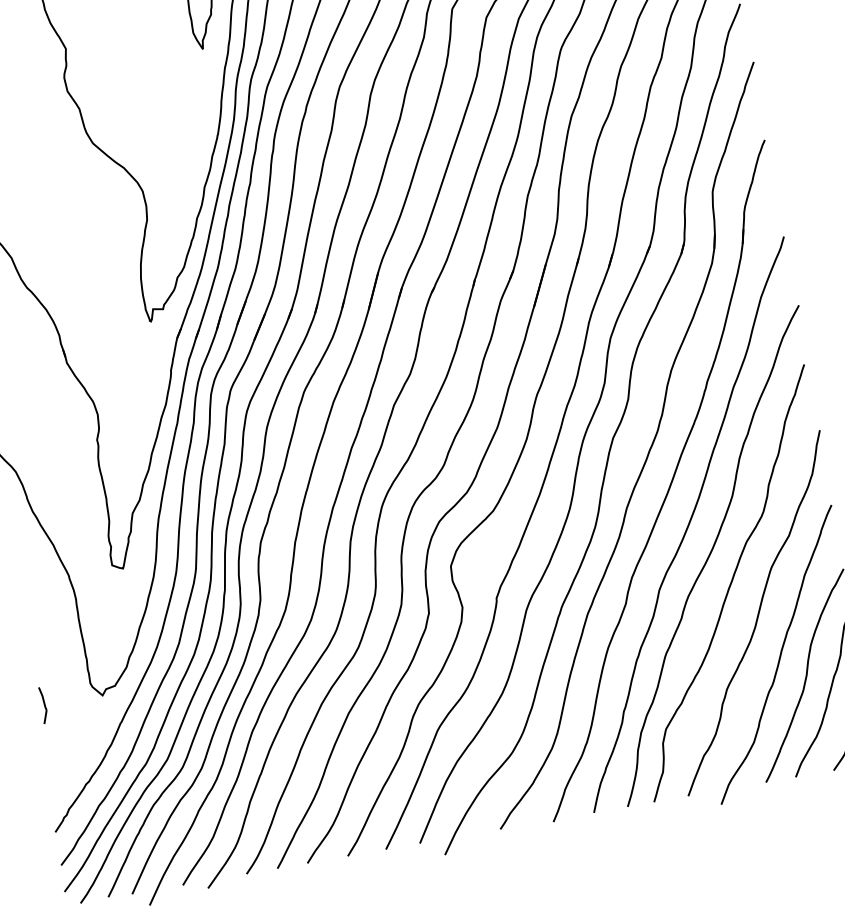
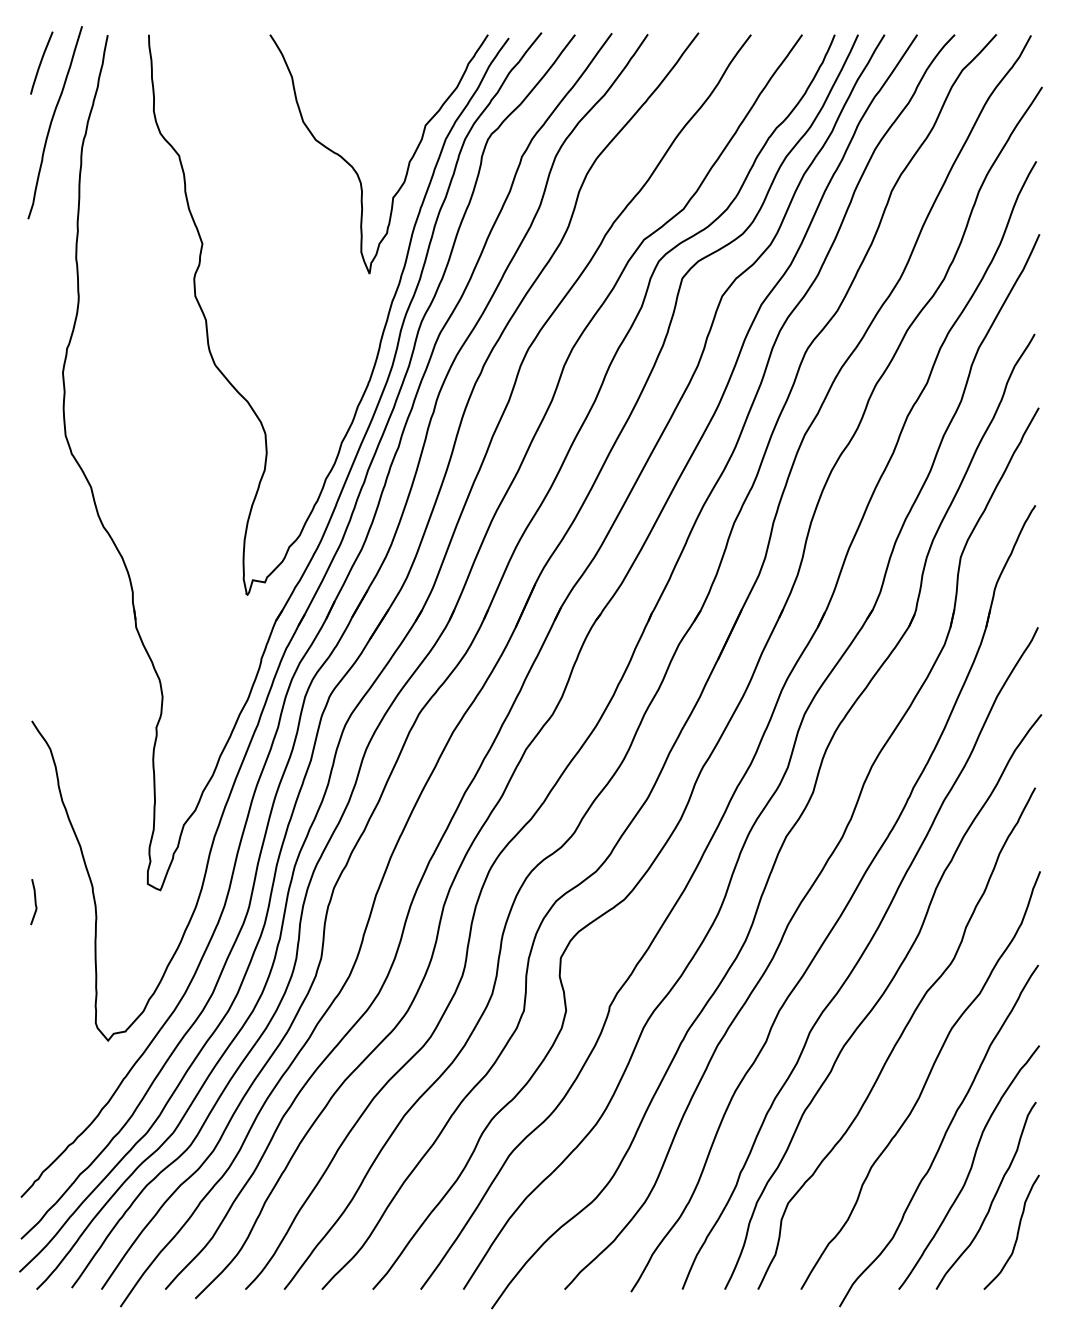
curve: (44, 705) -> (34, 902), moved

